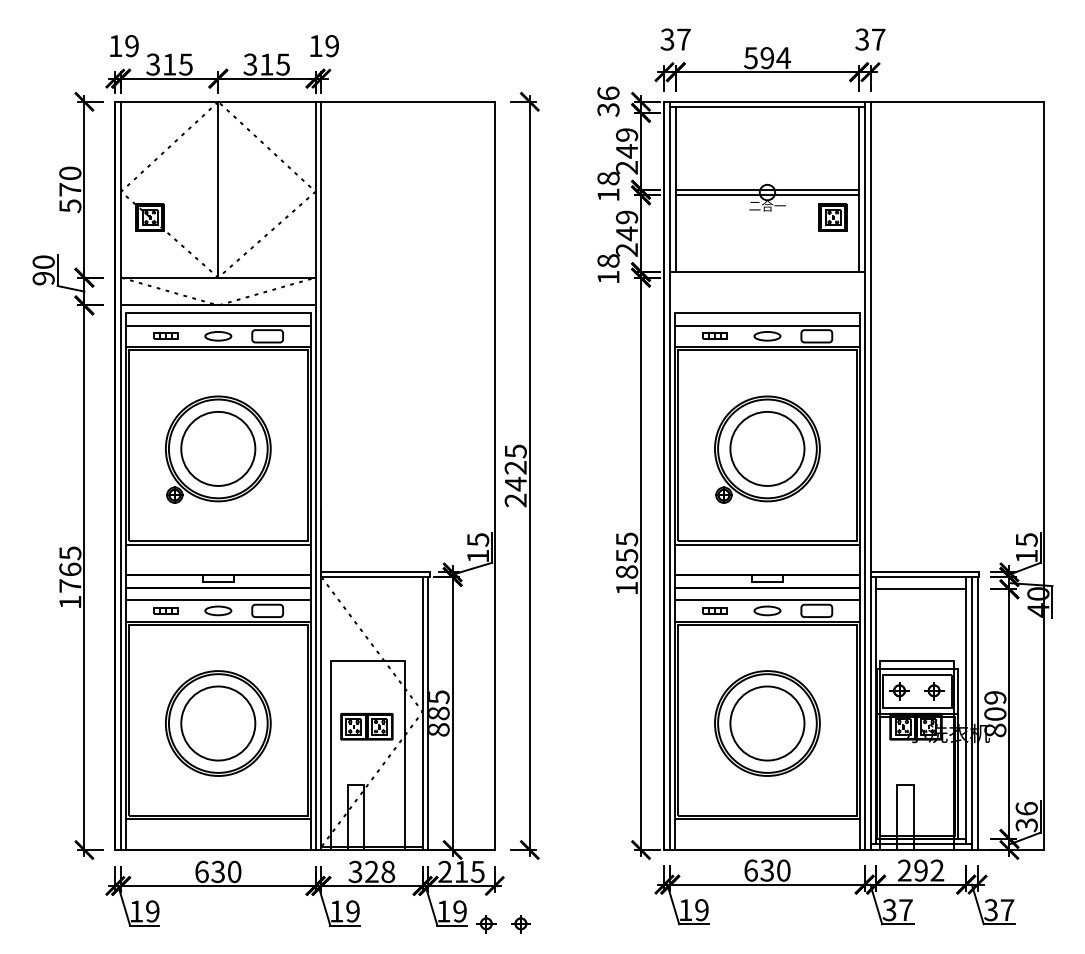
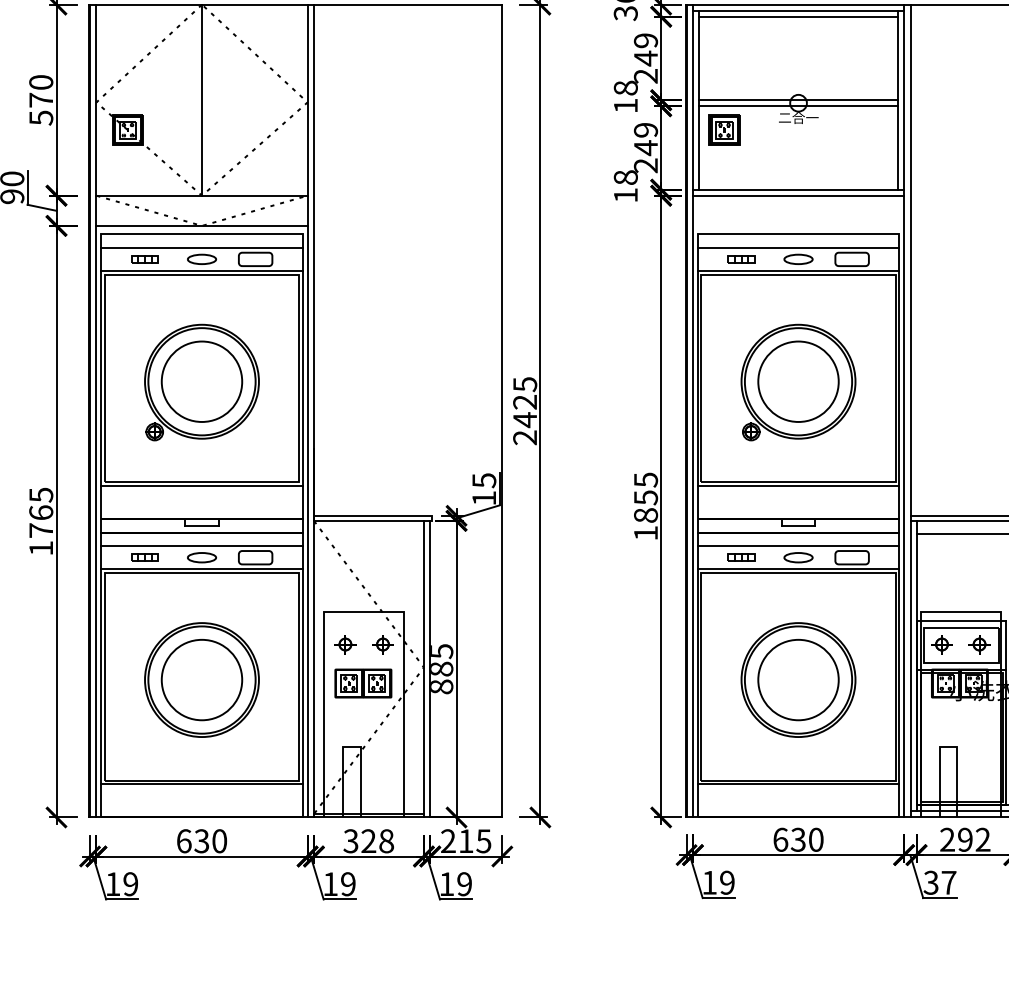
line: (767, 112) -> (798, 16), added
part: (832, 217) -> (723, 130), moved
line: (767, 277) -> (798, 195), added
part: (496, 924) -> (356, 645), moved

